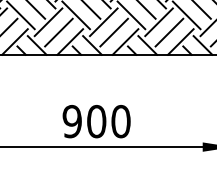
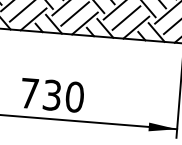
text: (84, 121) -> (40, 94), 900 -> 730

